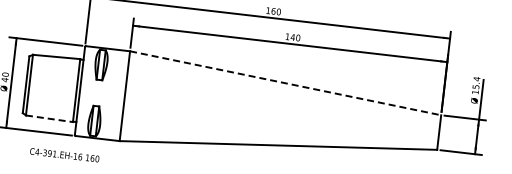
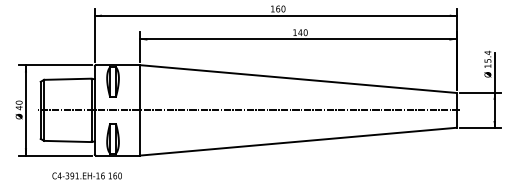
line: (285, 83) -> (298, 79), dashed -> solid
line: (232, 108) -> (248, 110), added
line: (49, 118) -> (67, 141), dashed -> solid

